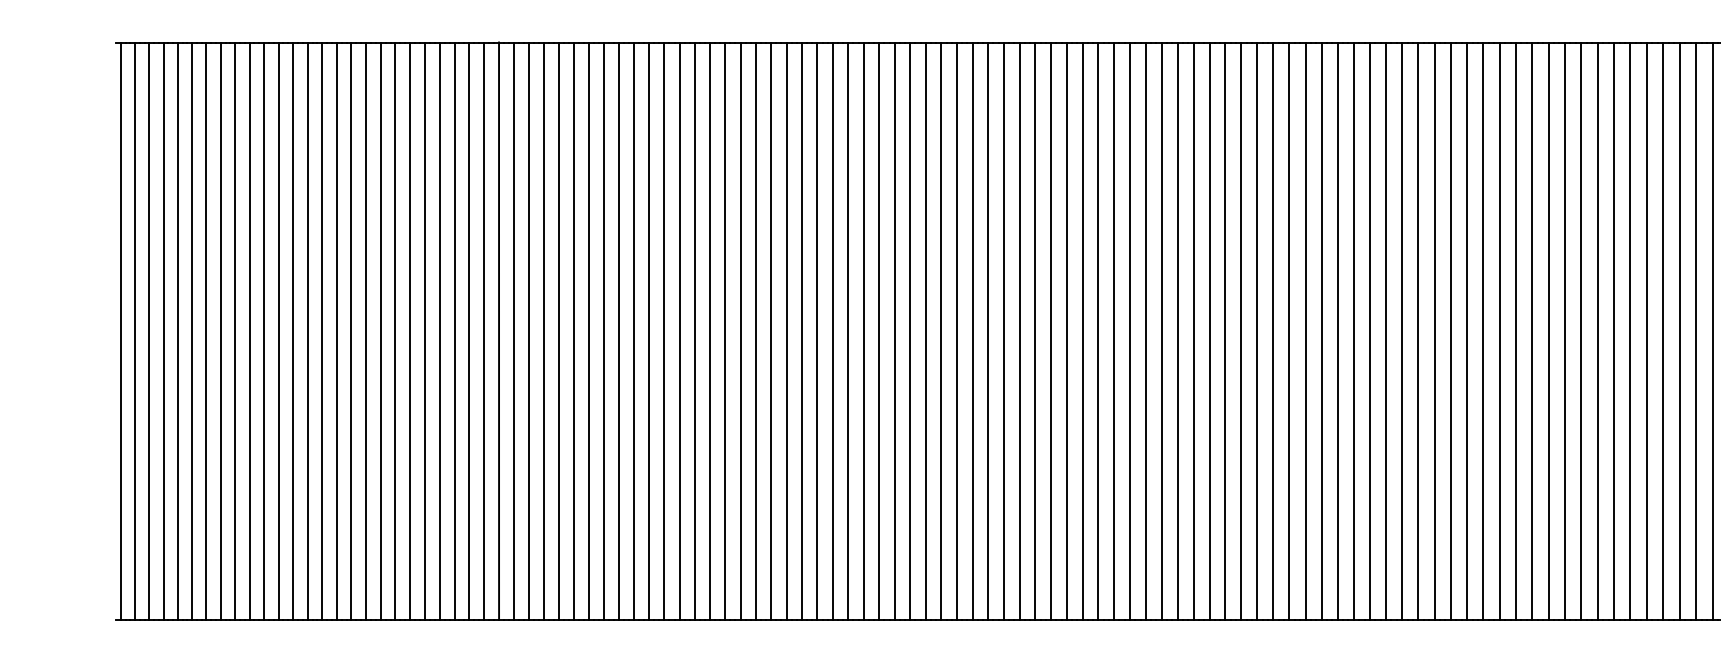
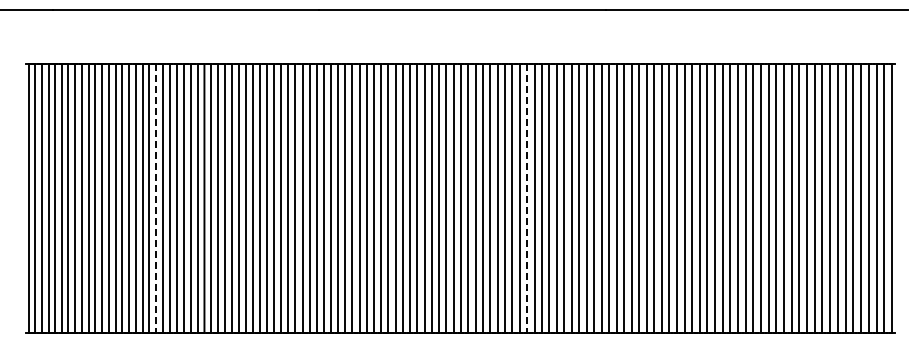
line: (395, 331) -> (156, 198), solid -> dashed
line: (1194, 331) -> (527, 198), solid -> dashed

